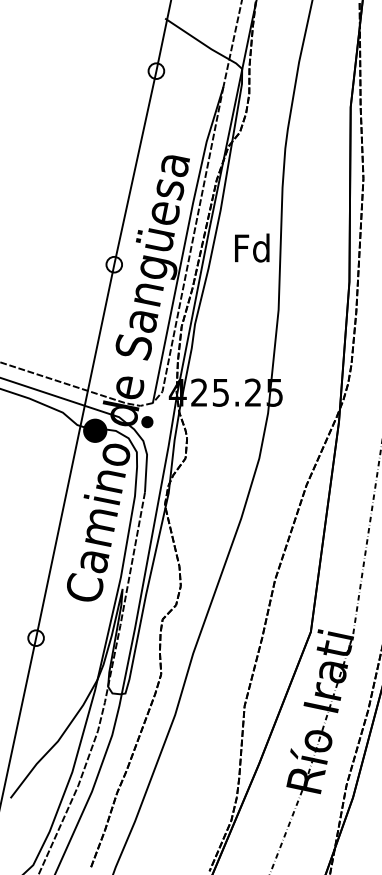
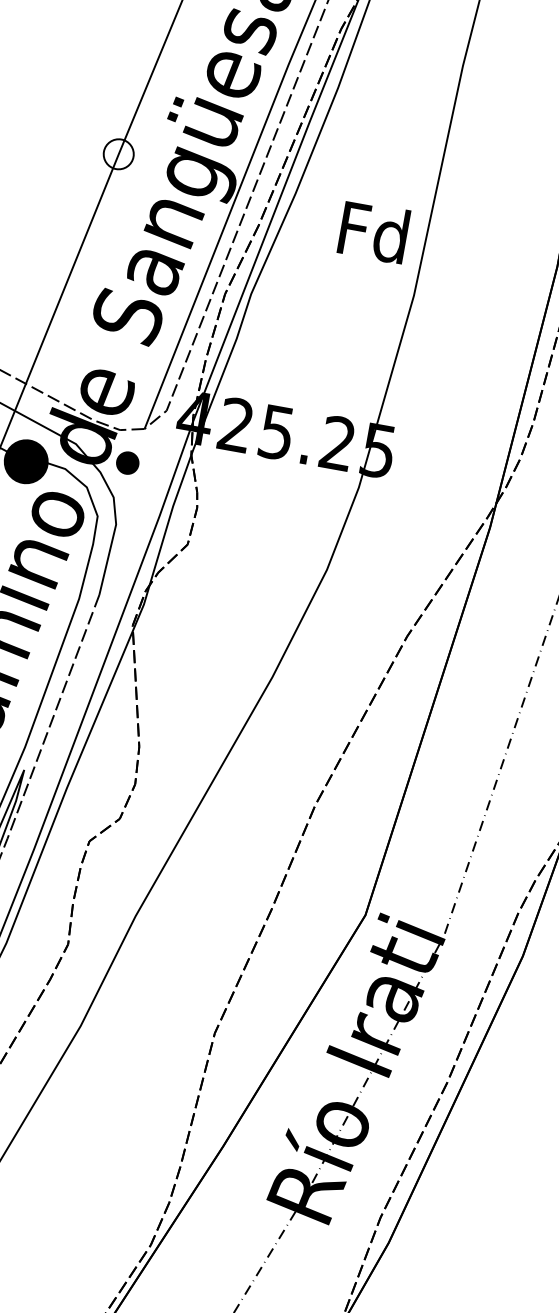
text: (252, 247) -> (374, 231), moved

